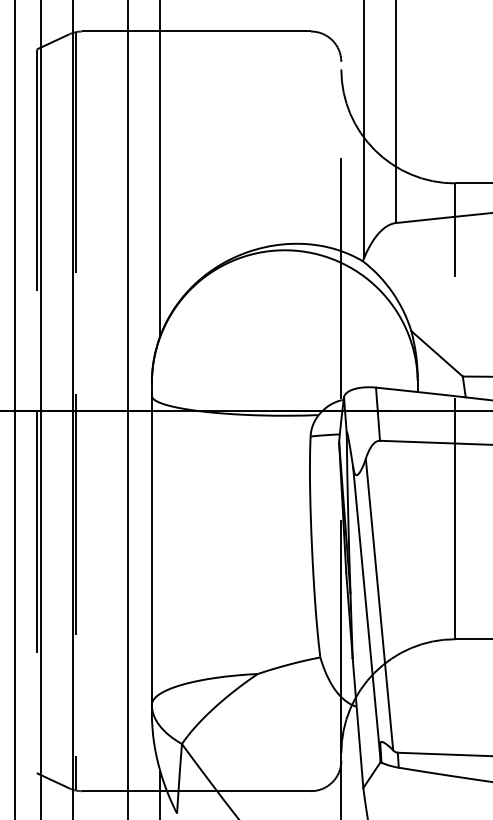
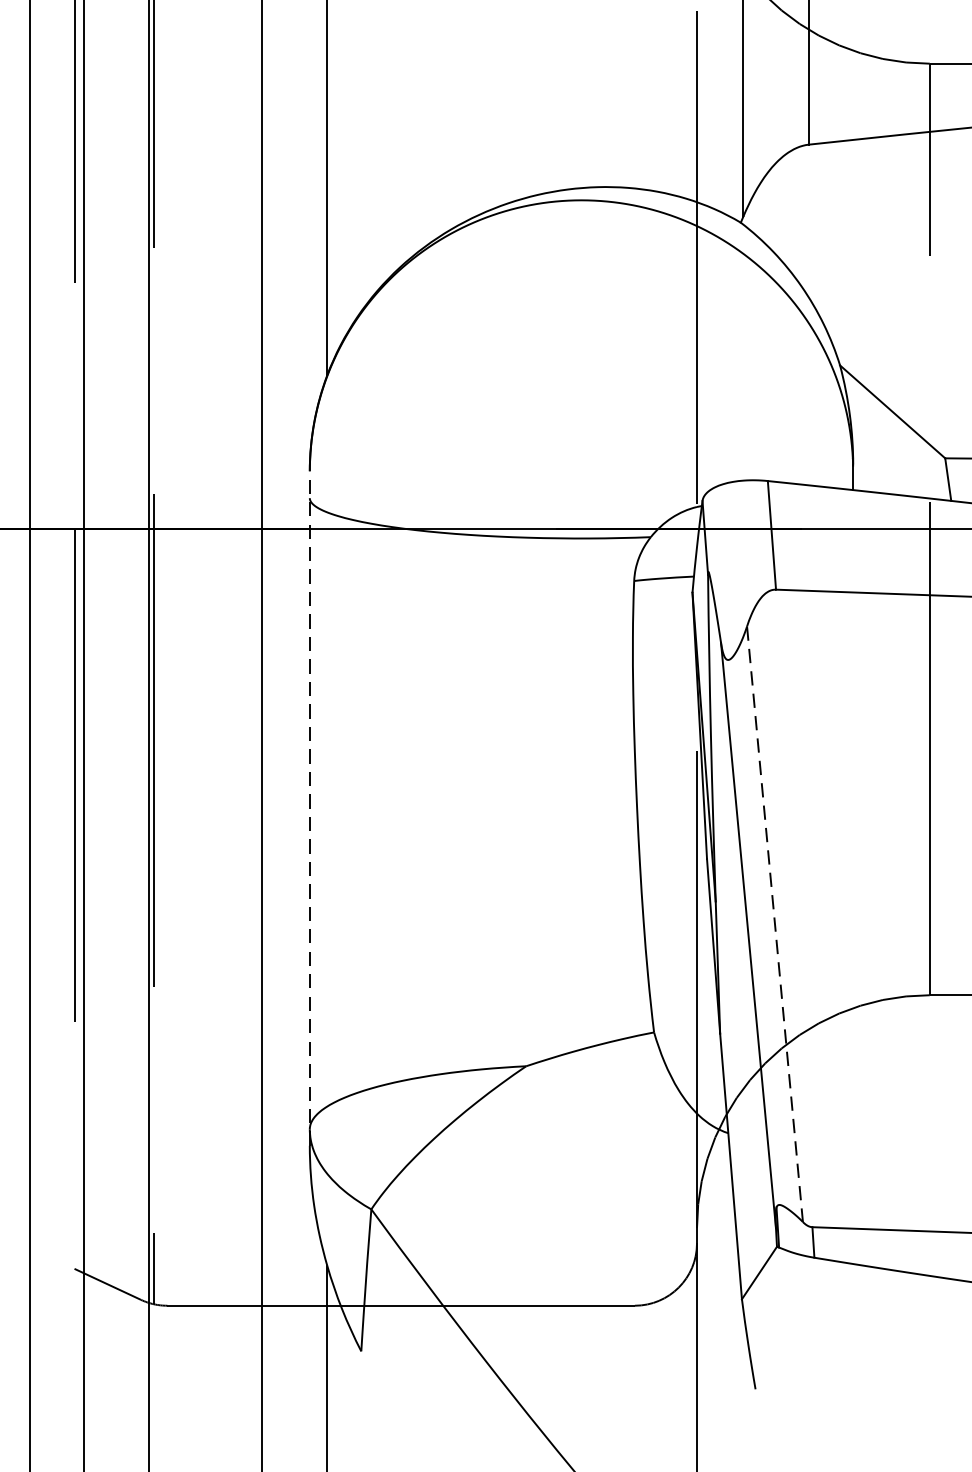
line: (151, 547) -> (309, 807), solid -> dashed
line: (379, 605) -> (774, 926), solid -> dashed

